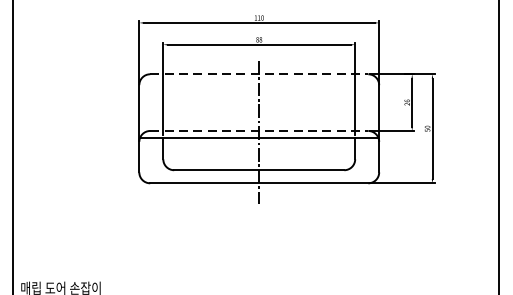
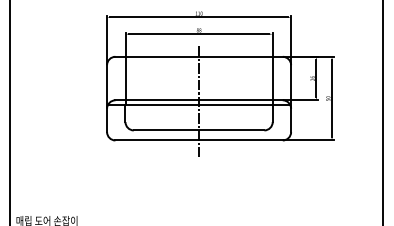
line: (259, 73) -> (199, 56), dashed -> solid
line: (259, 131) -> (199, 100), dashed -> solid

